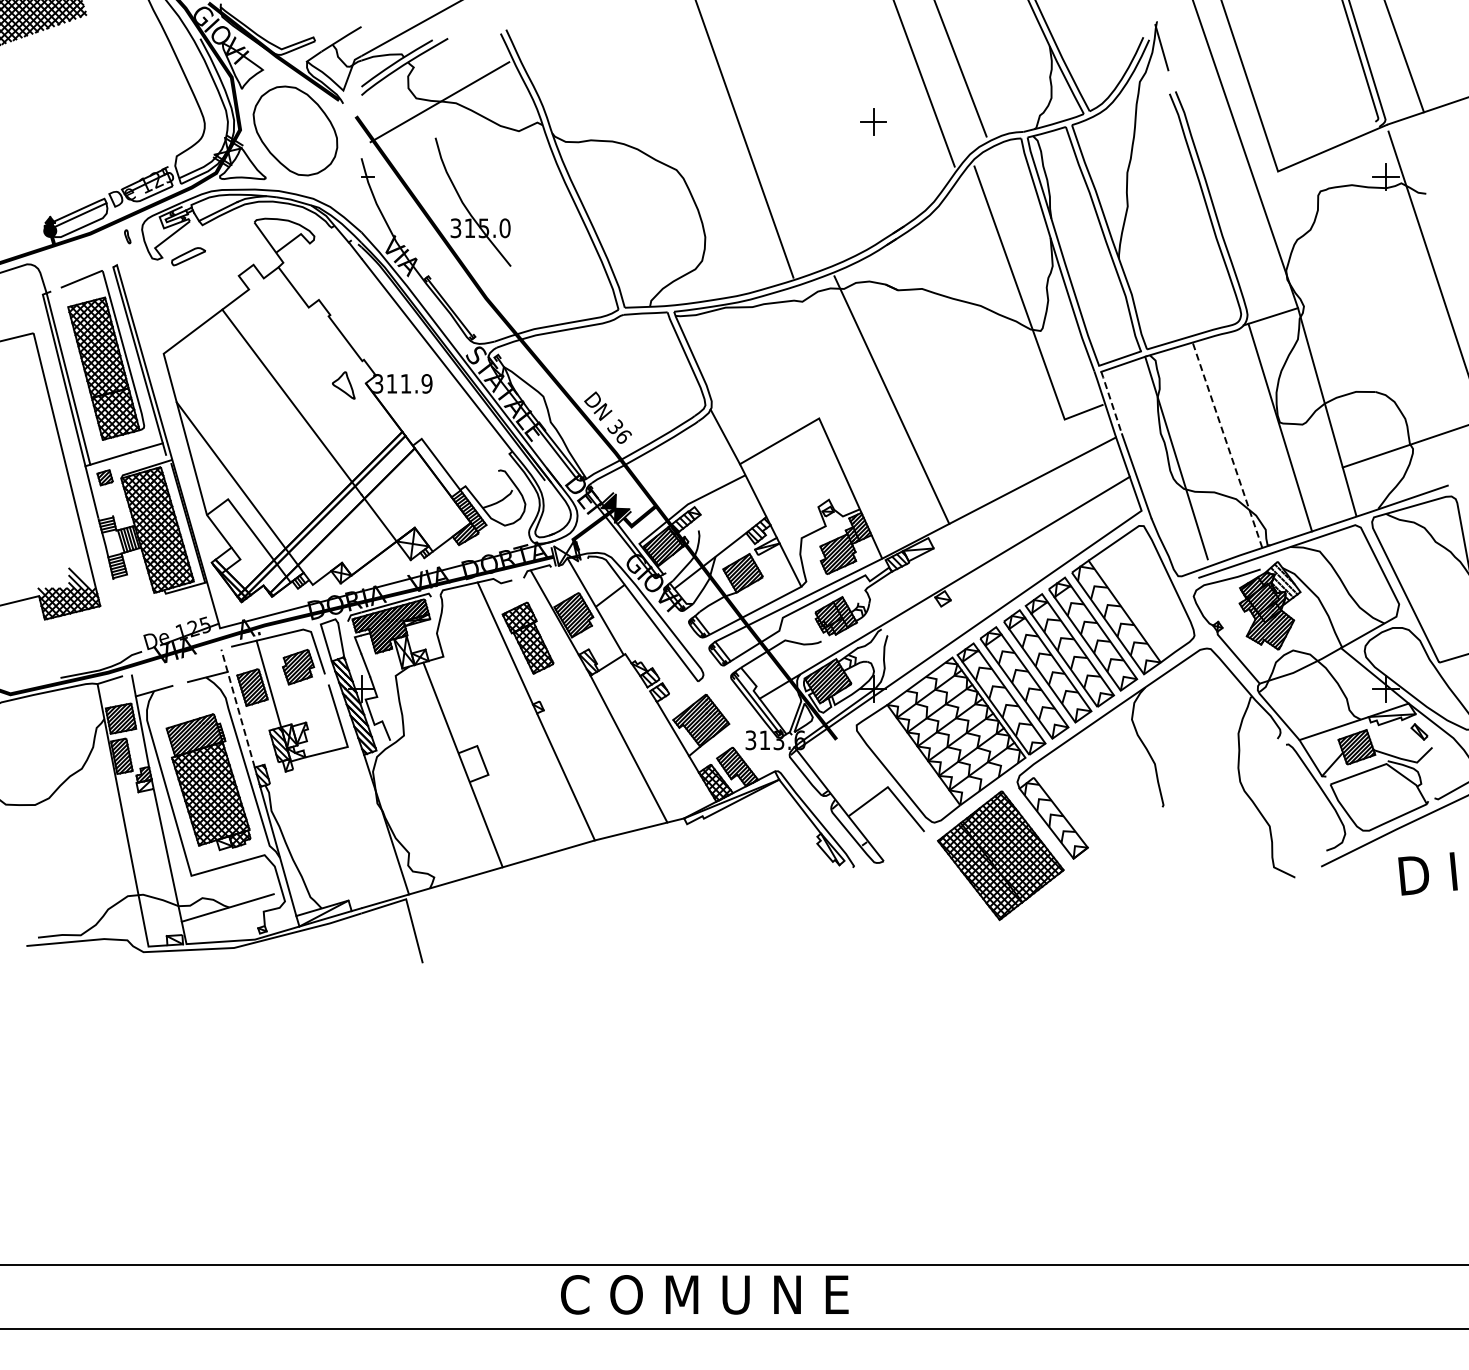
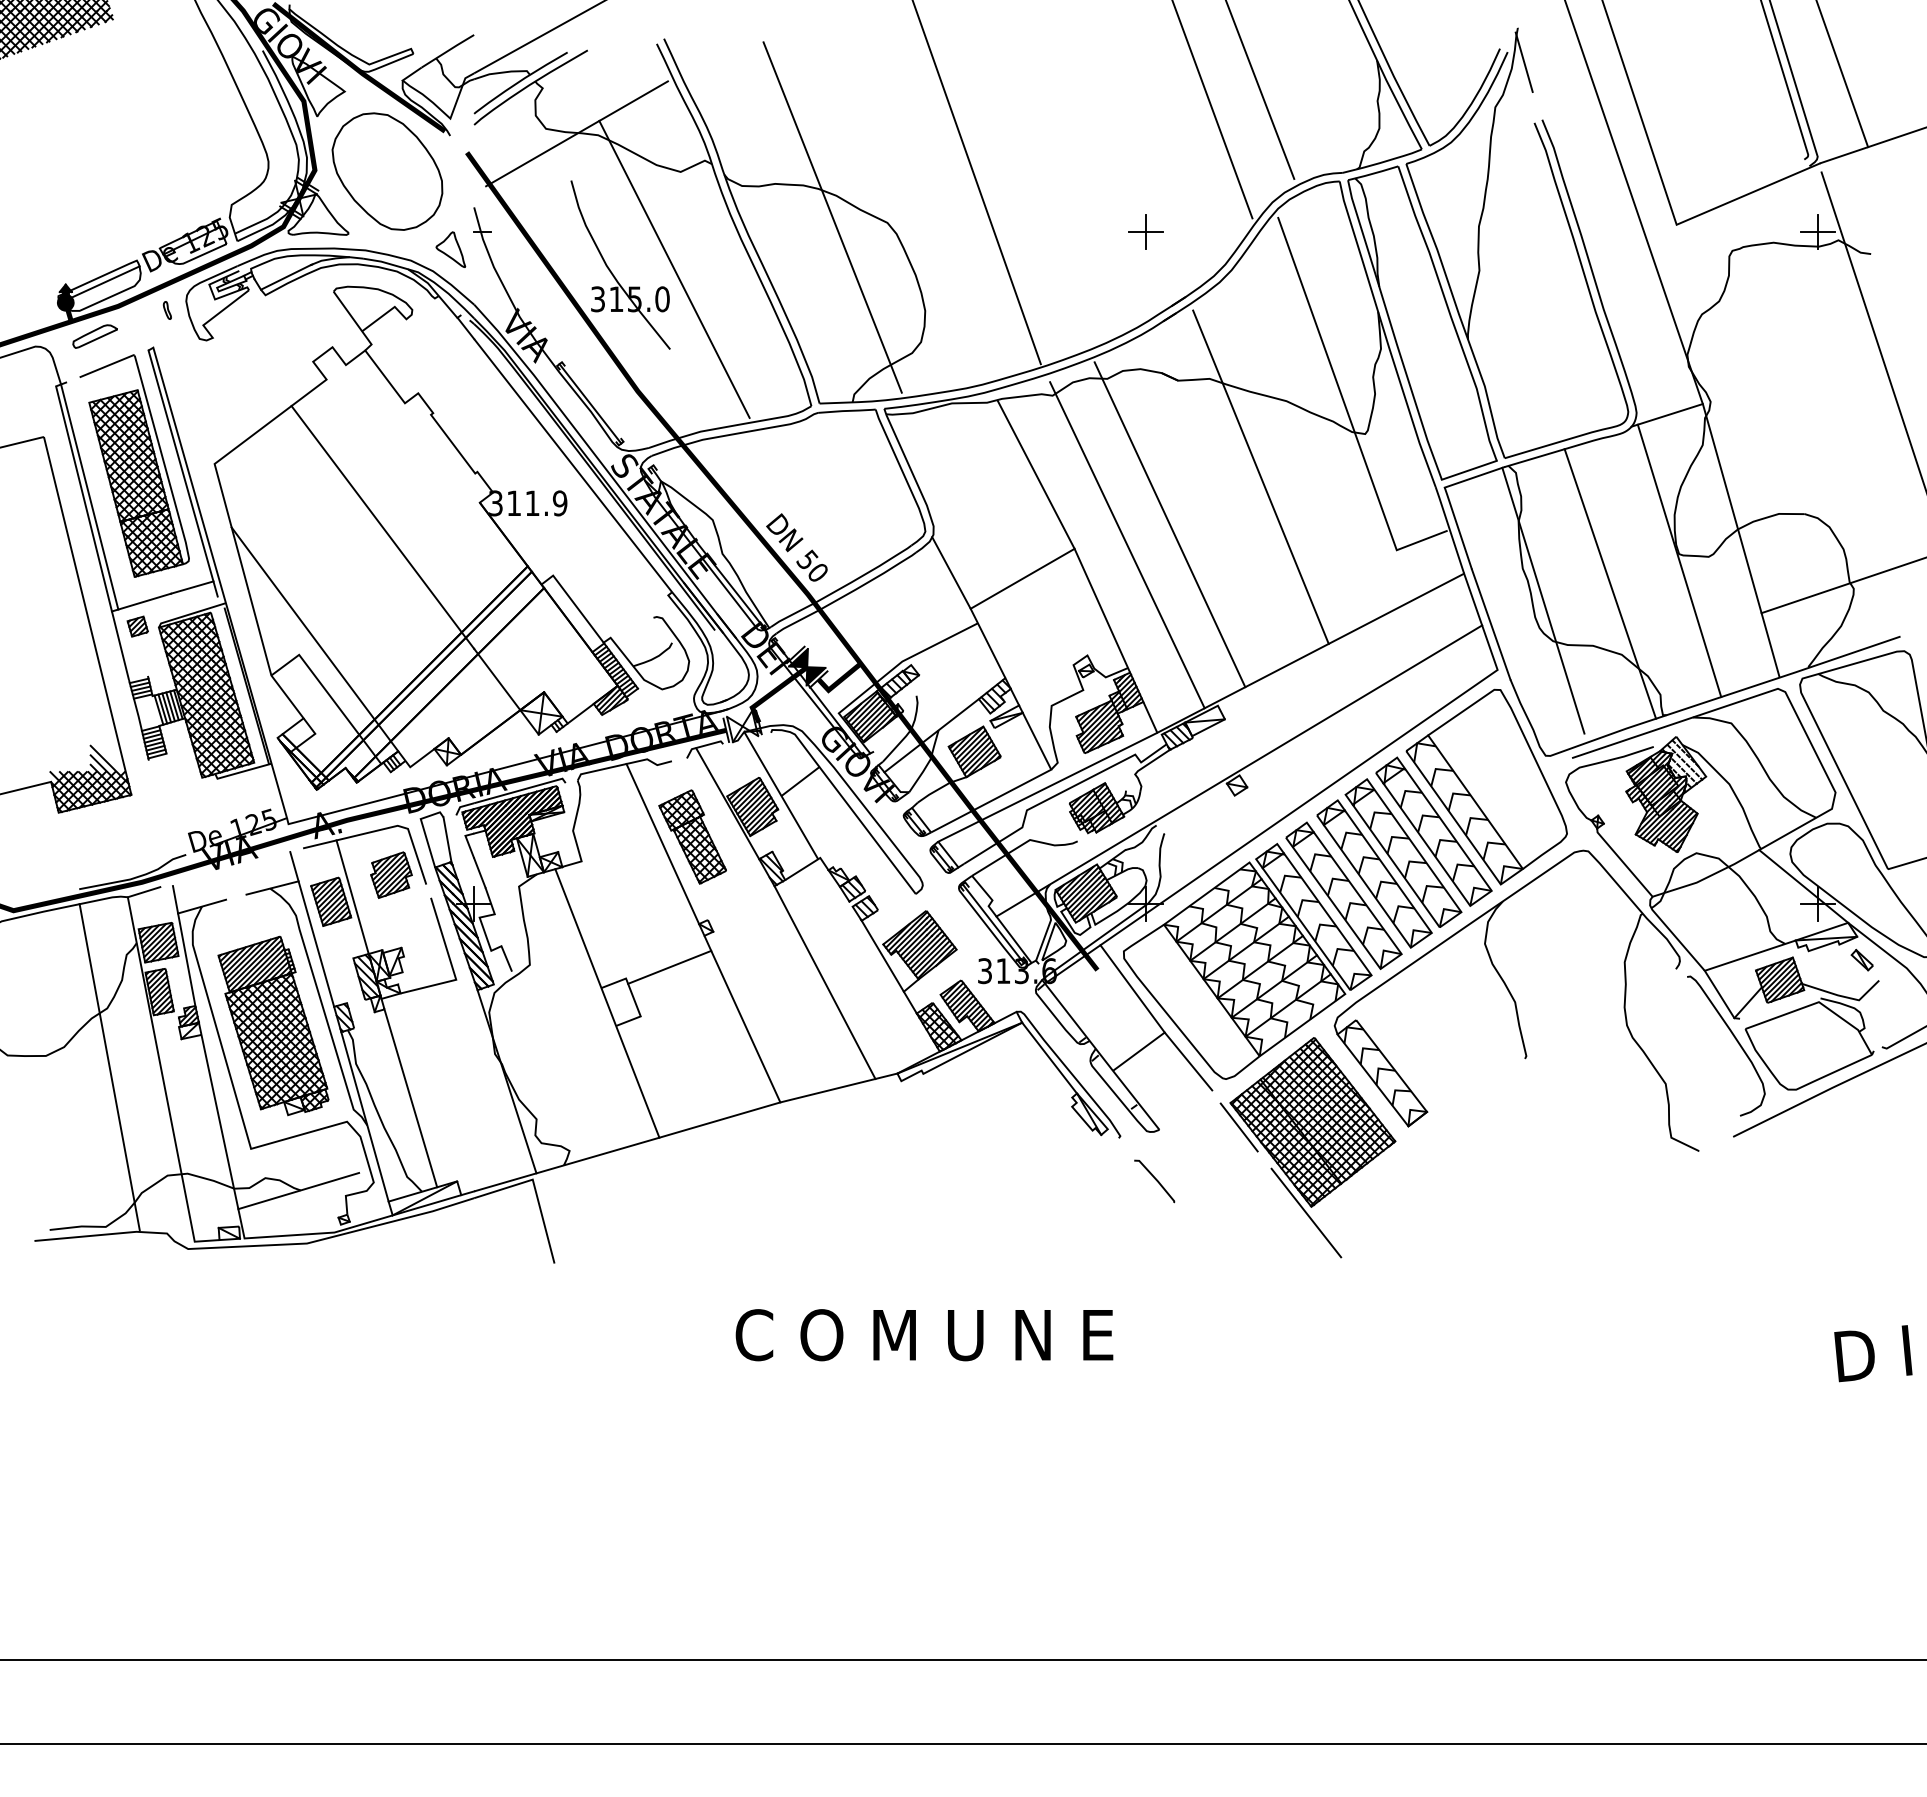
part: (873, 121) -> (1145, 231), moved
line: (634, 165) -> (832, 216), added
line: (513, 205) -> (673, 269), added
part: (188, 256) -> (94, 336), moved
line: (789, 361) -> (1035, 474), added
line: (960, 363) -> (1260, 476), added
part: (343, 385) -> (450, 249), moved
line: (1111, 403) -> (1458, 529), dashed -> solid
line: (859, 415) -> (1127, 544), added
text: (621, 431) -> (815, 565), 36 -> 50
line: (1227, 444) -> (1610, 582), dashed -> solid
line: (237, 708) -> (311, 929), dashed -> solid
line: (510, 737) -> (669, 967), added
line: (862, 753) -> (1131, 988), added
line: (83, 813) -> (109, 1067), added
line: (313, 837) -> (411, 1098), added
line: (944, 859) -> (1239, 1127), added
text: (1427, 873) -> (1872, 1353), moved
curve: (880, 899) -> (1155, 1179), added
line: (995, 924) -> (1305, 1212), added
text: (704, 1294) -> (924, 1334), moved

